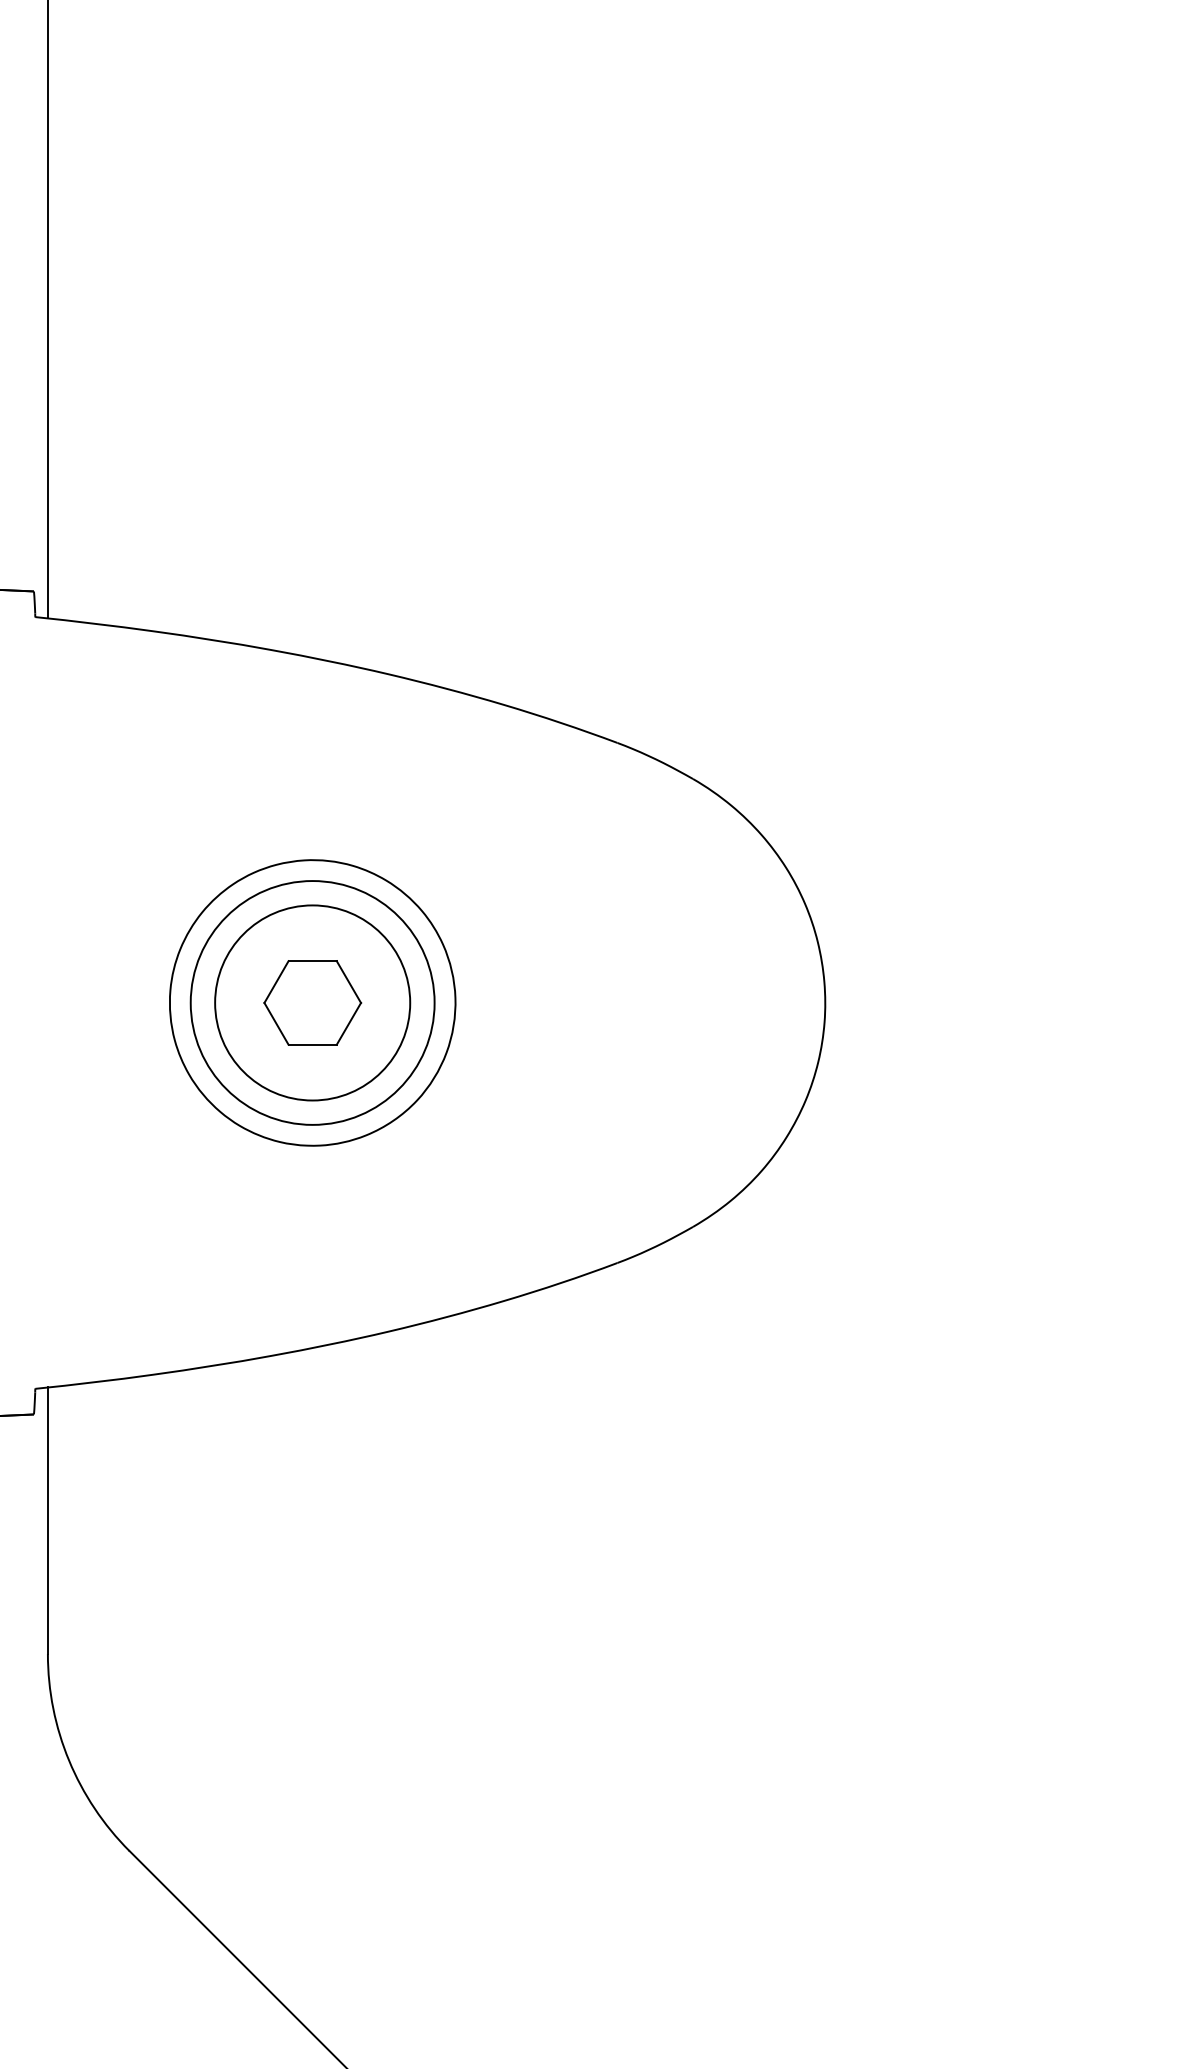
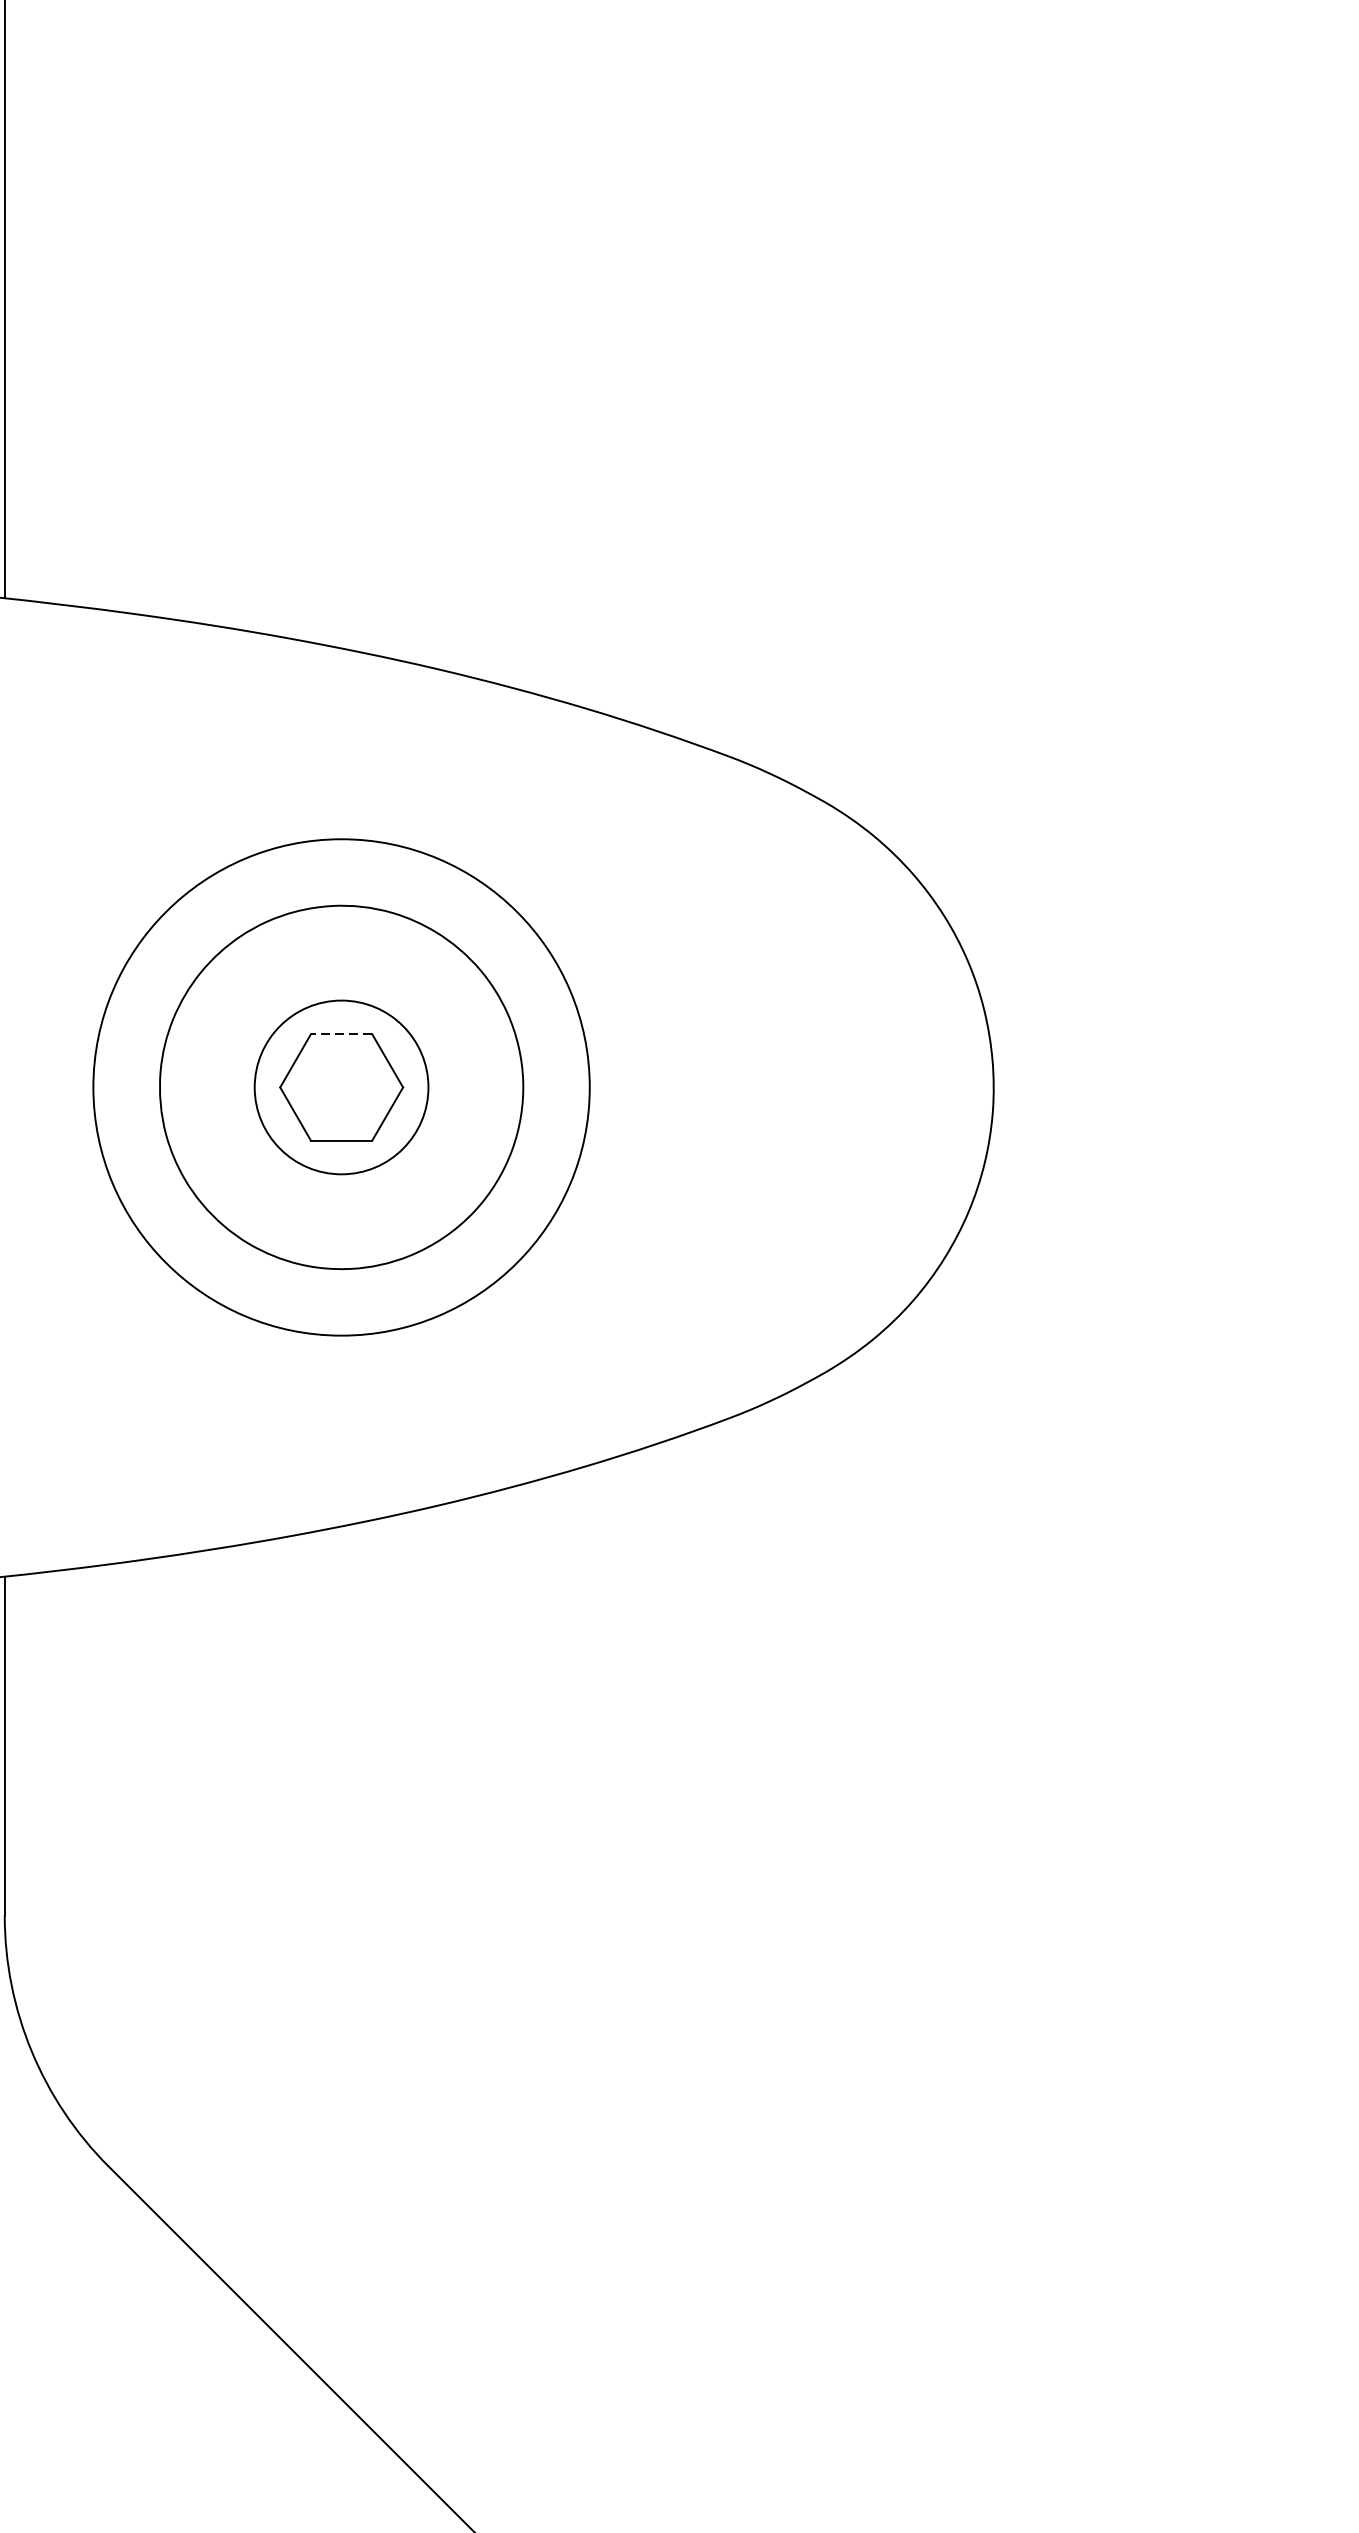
line: (312, 961) -> (341, 1034), solid -> dashed
circle: (312, 1002) -> (341, 1086), size x0.7
circle: (312, 1002) -> (341, 1086), size x1.6

